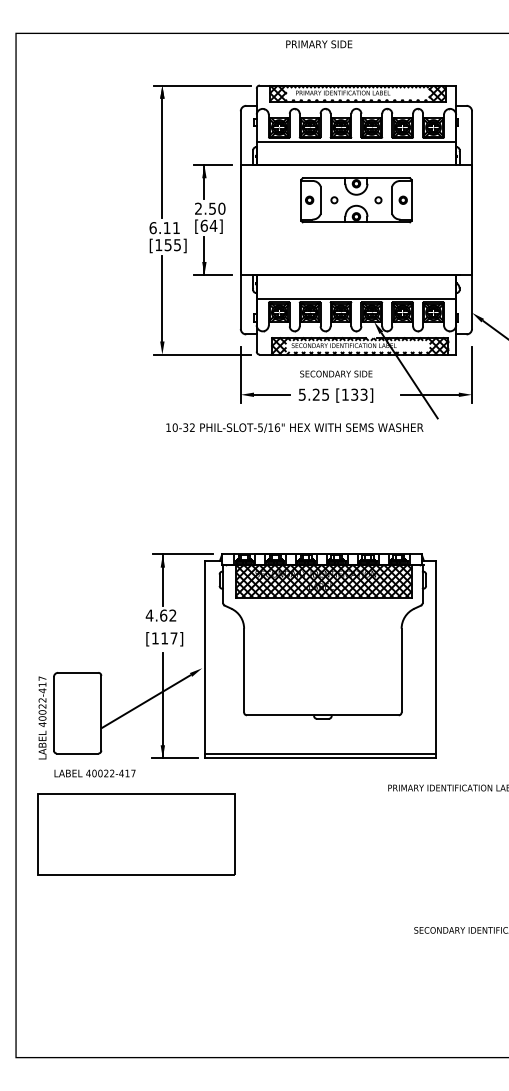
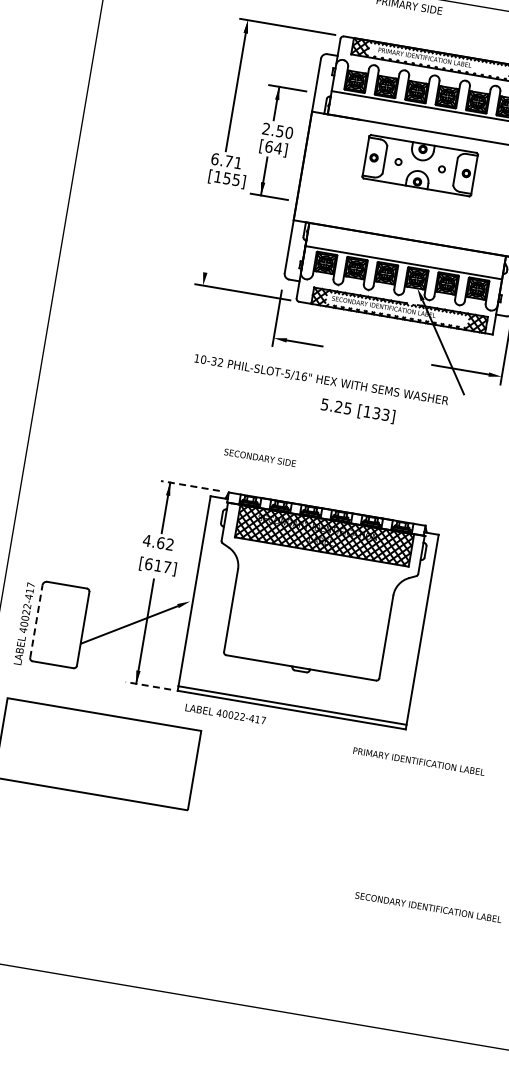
part: (212, 219) -> (278, 141), moved
text: (166, 227) -> (228, 160), 6.11 -> 6.71
line: (162, 298) -> (212, 230), removed
text: (336, 373) -> (260, 457), moved
text: (335, 395) -> (357, 410), moved
line: (183, 554) -> (190, 486), solid -> dashed
text: (155, 638) -> (149, 564), [117] -> [617]
line: (54, 713) -> (36, 621), solid -> dashed
line: (175, 758) -> (148, 685), solid -> dashed
text: (94, 773) -> (225, 714), moved

